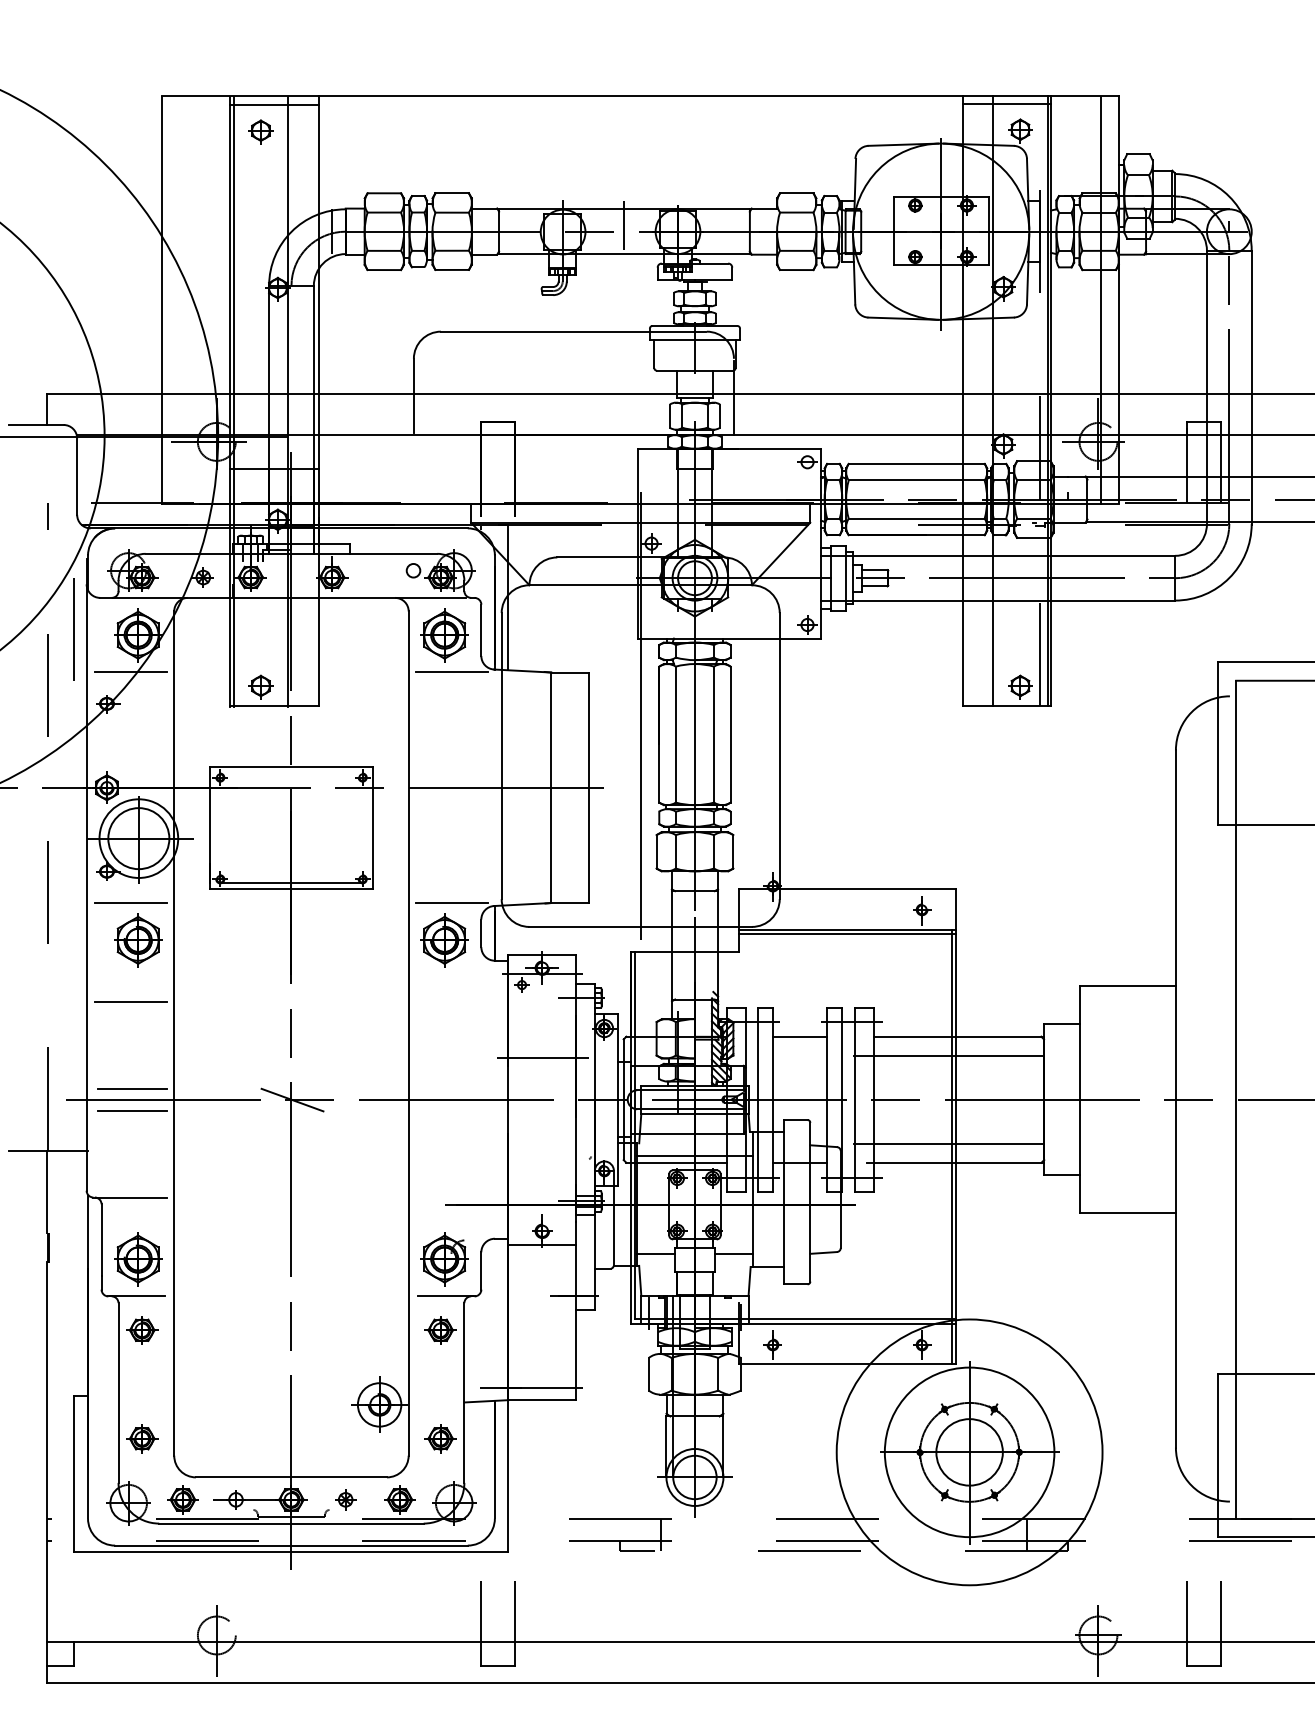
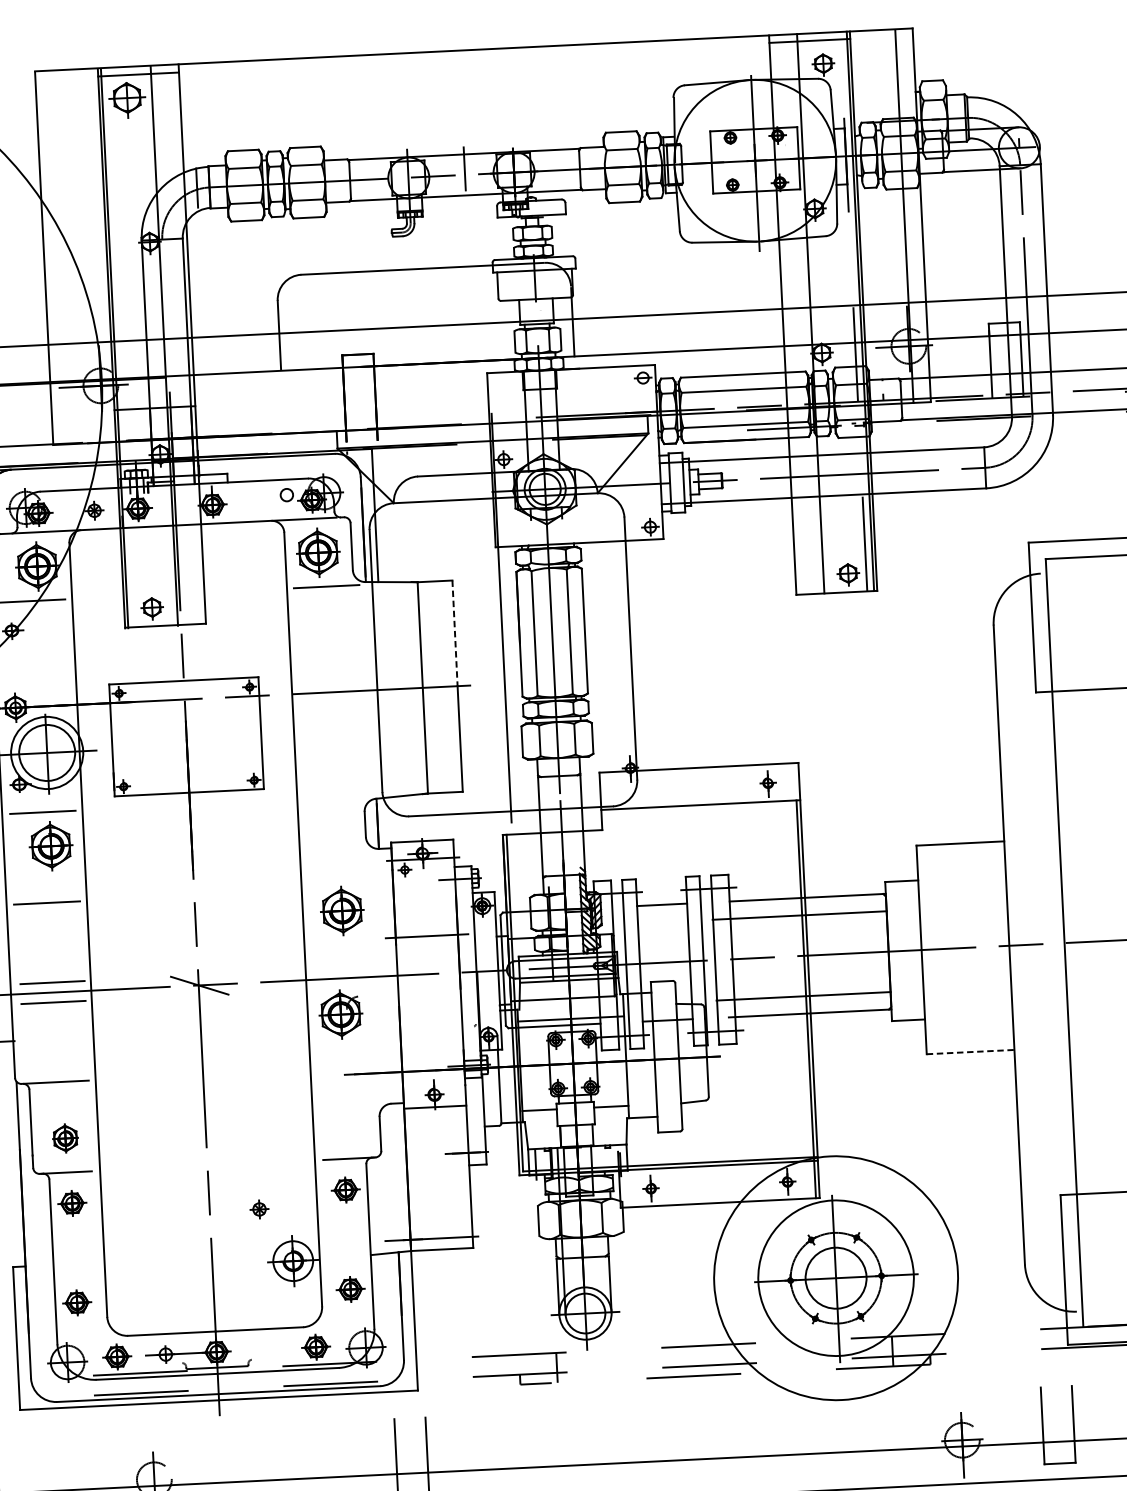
part: (260, 131) -> (126, 99), size x1.6
line: (589, 730) -> (455, 633), solid -> dashed
line: (291, 882) -> (189, 786), removed
line: (451, 903) -> (336, 798), removed
line: (847, 934) -> (700, 809), removed
part: (444, 940) -> (342, 911), moved
line: (1128, 1213) -> (970, 1052), solid -> dashed
part: (138, 1259) -> (65, 1138), size x0.6
part: (444, 1259) -> (340, 1015), moved
part: (345, 1499) -> (259, 1209), moved

